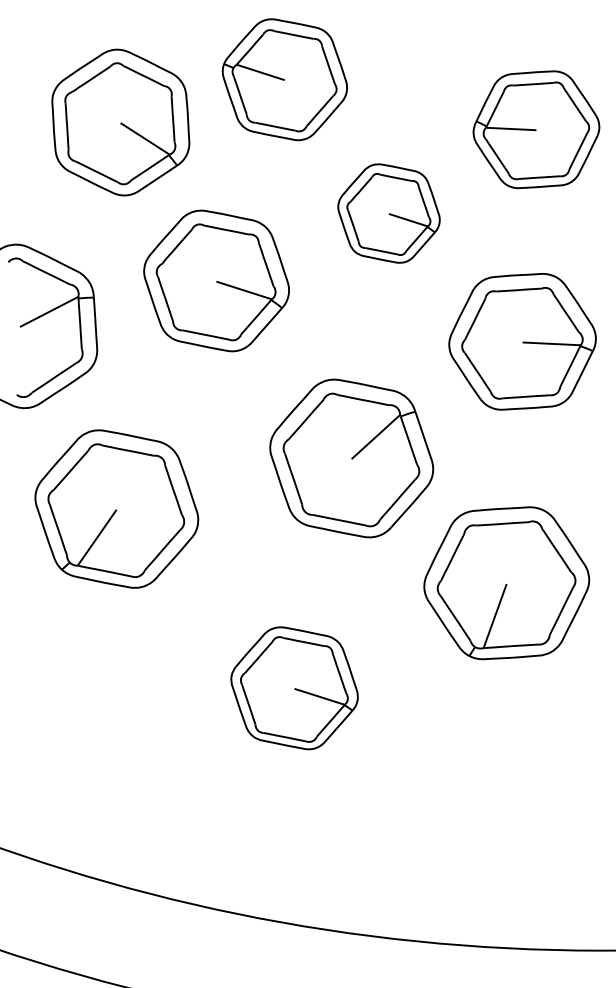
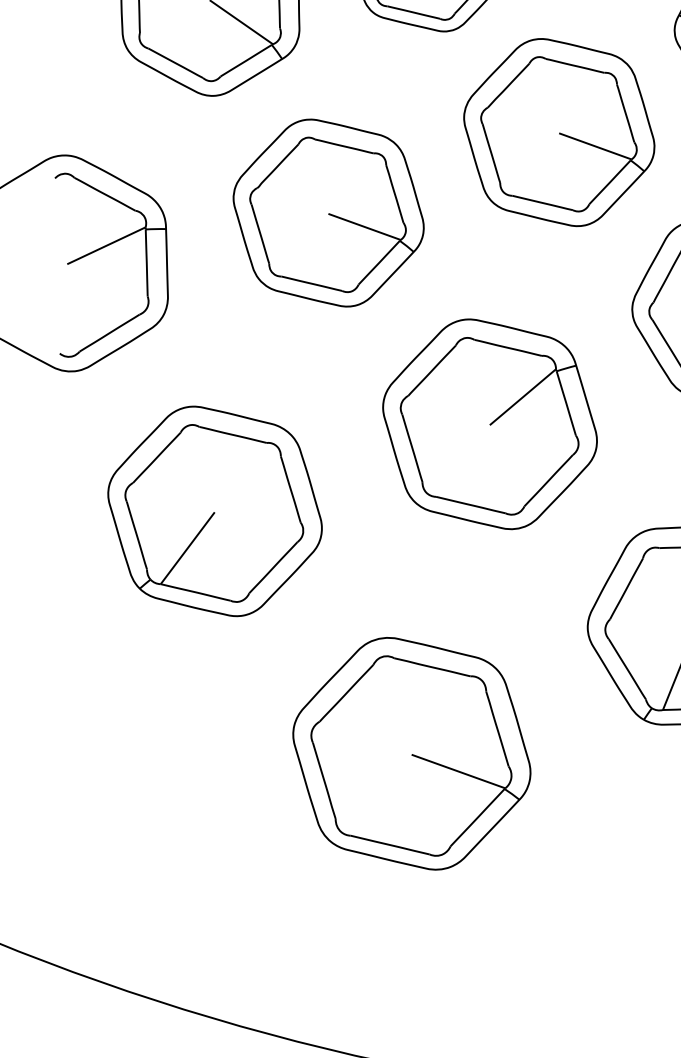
part: (388, 213) -> (558, 132), size x1.43
part: (351, 458) -> (489, 424), moved
part: (116, 508) -> (214, 510), moved
part: (294, 688) -> (411, 754), size x1.43

